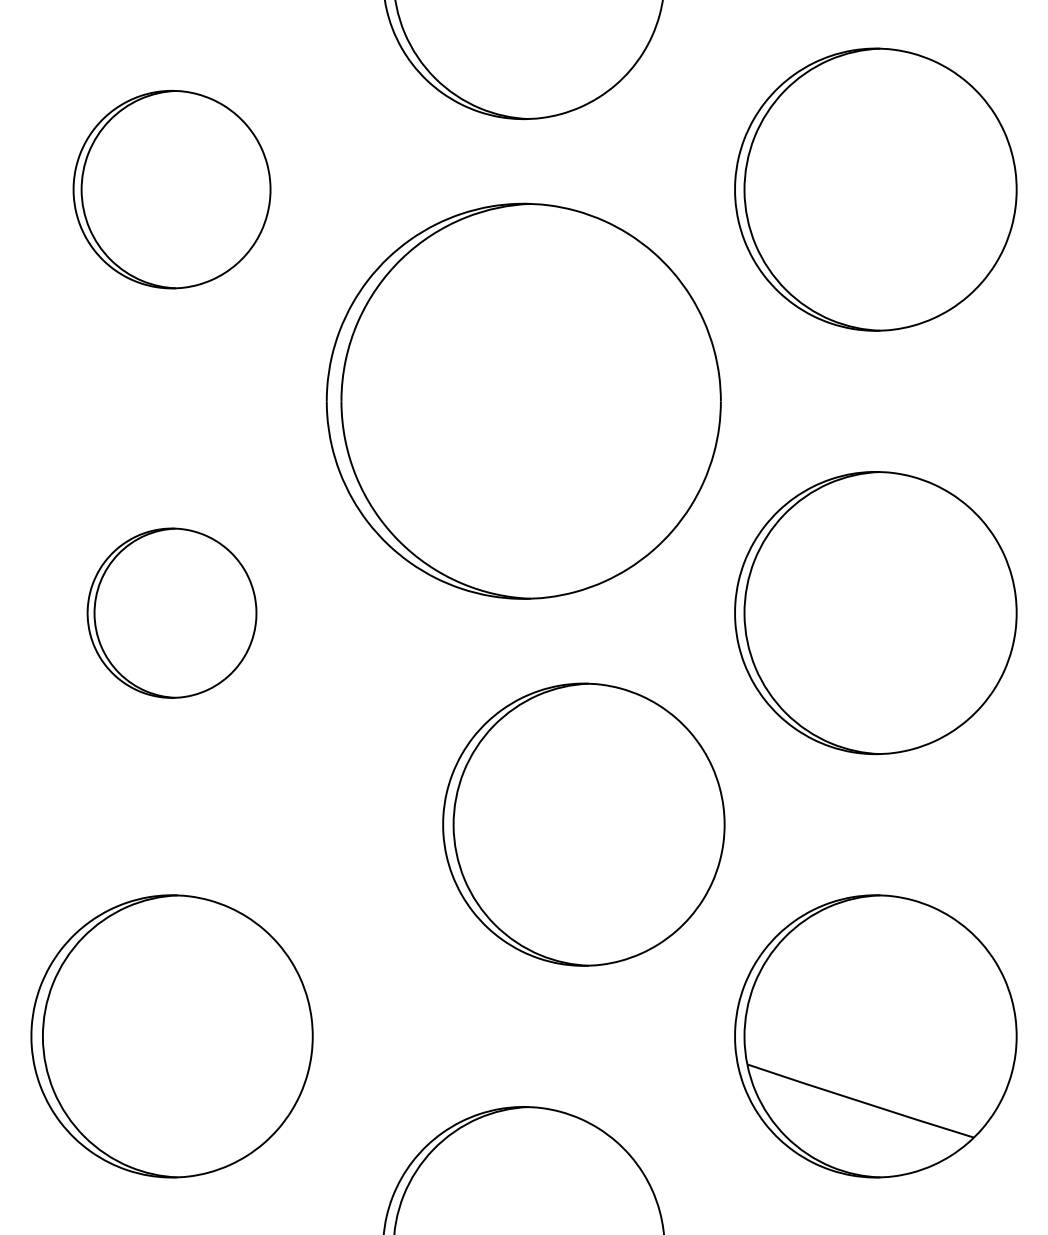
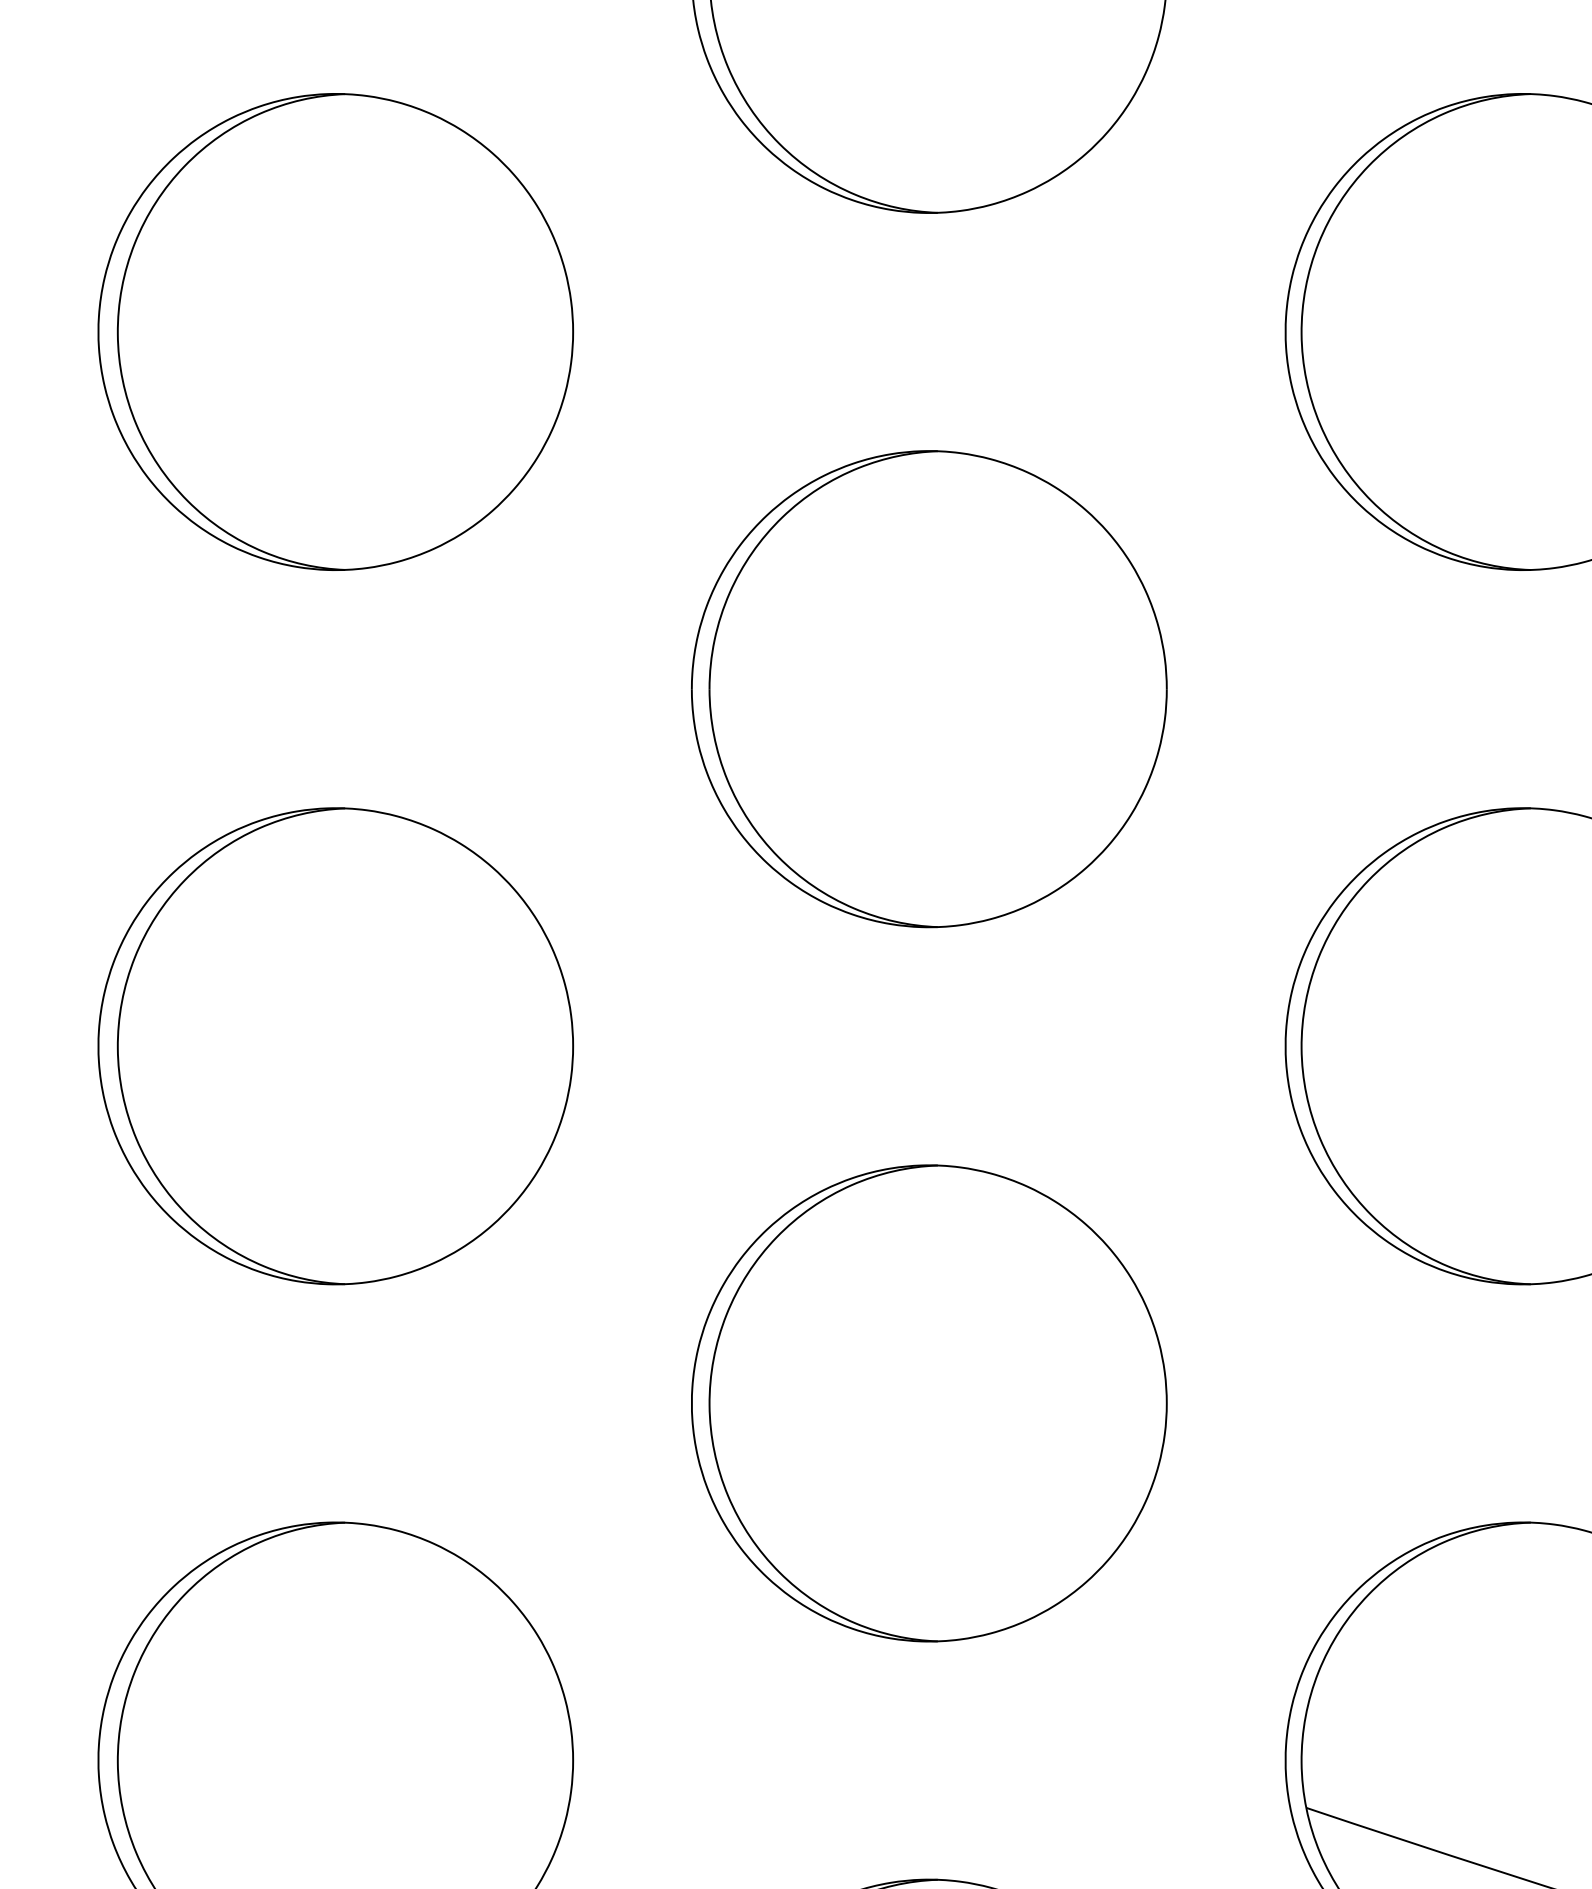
part: (171, 189) -> (334, 331), size x1.43
part: (523, 401) -> (928, 689), size x0.71
part: (171, 613) -> (334, 1047), size x1.67
part: (583, 824) -> (928, 1403), moved

